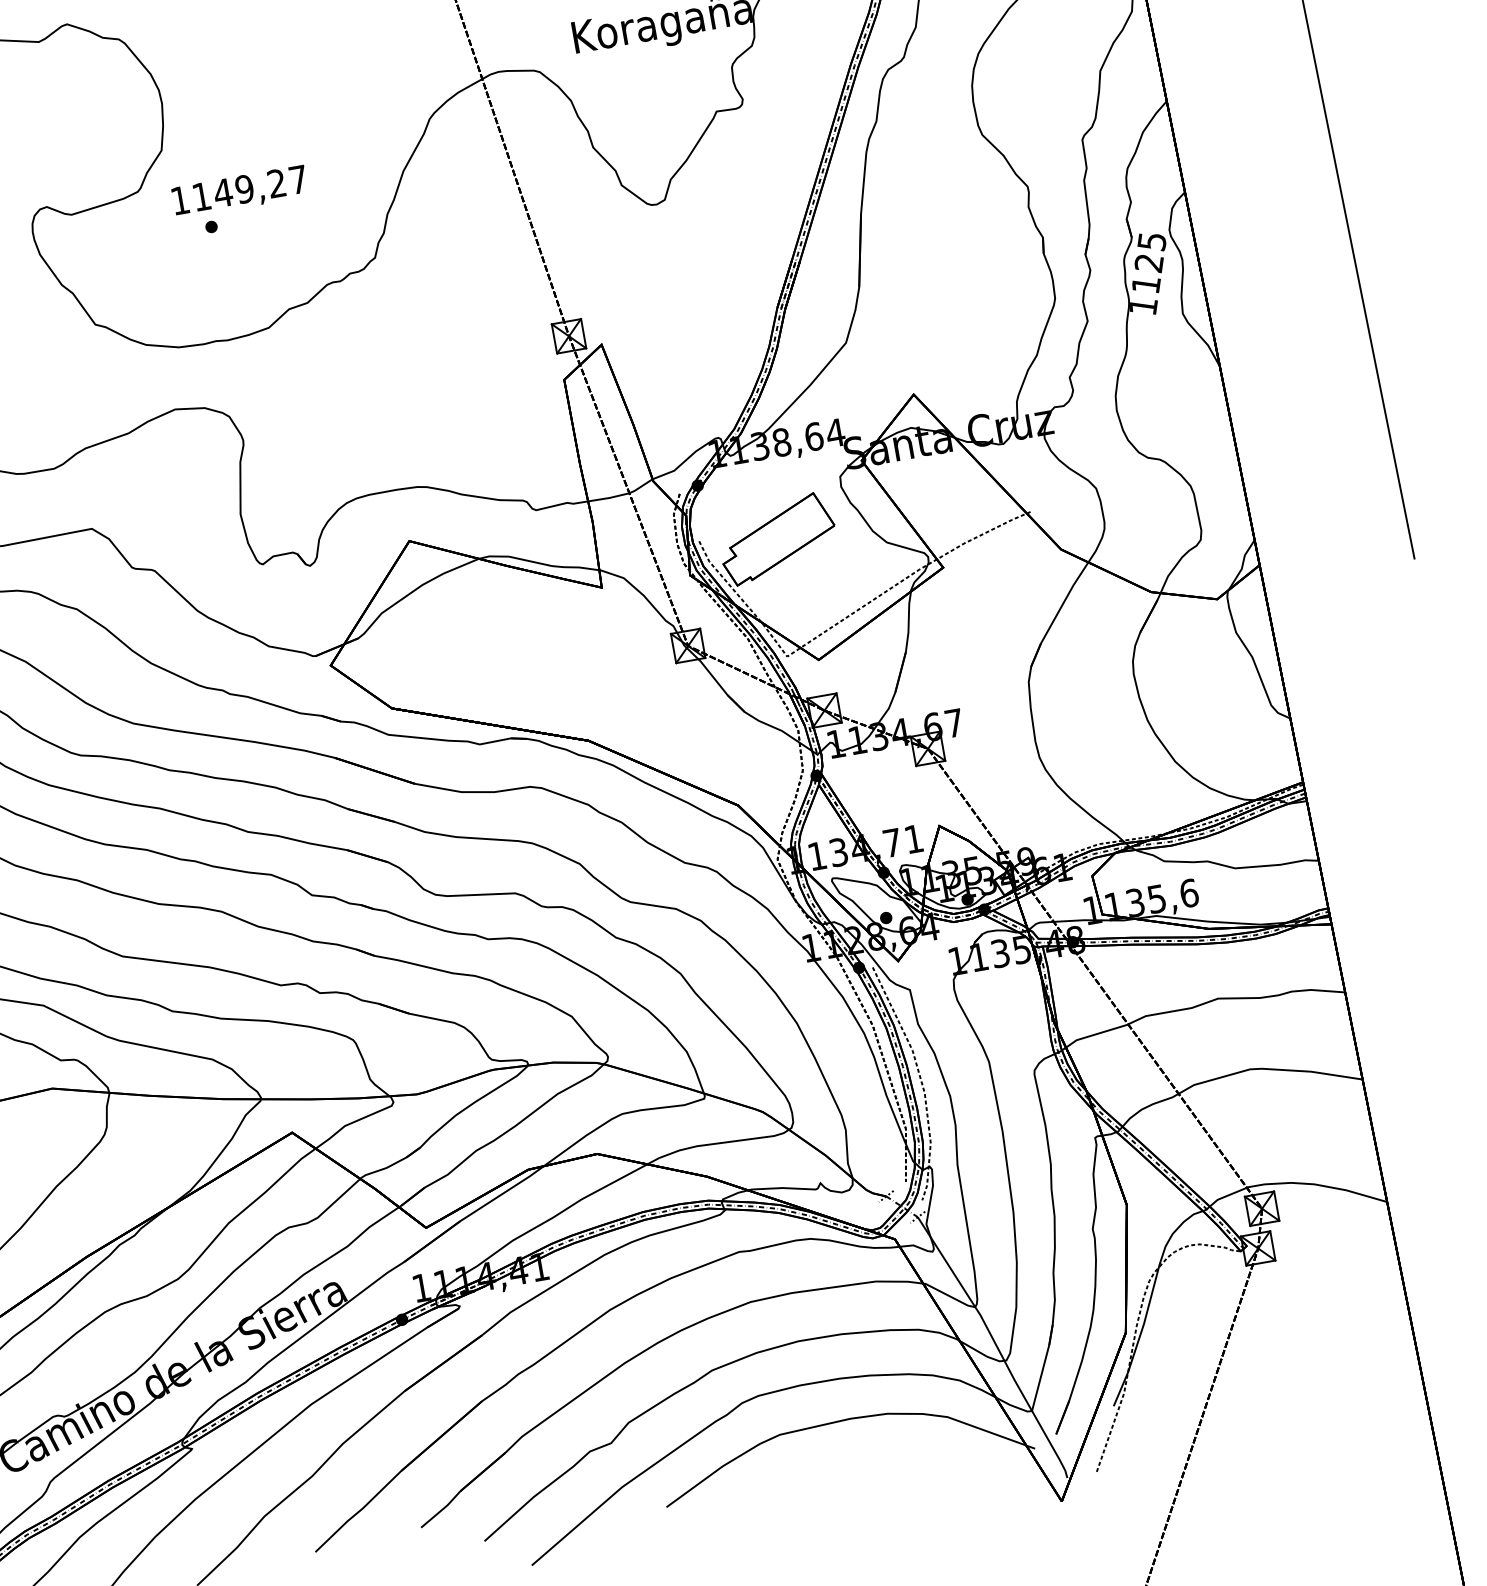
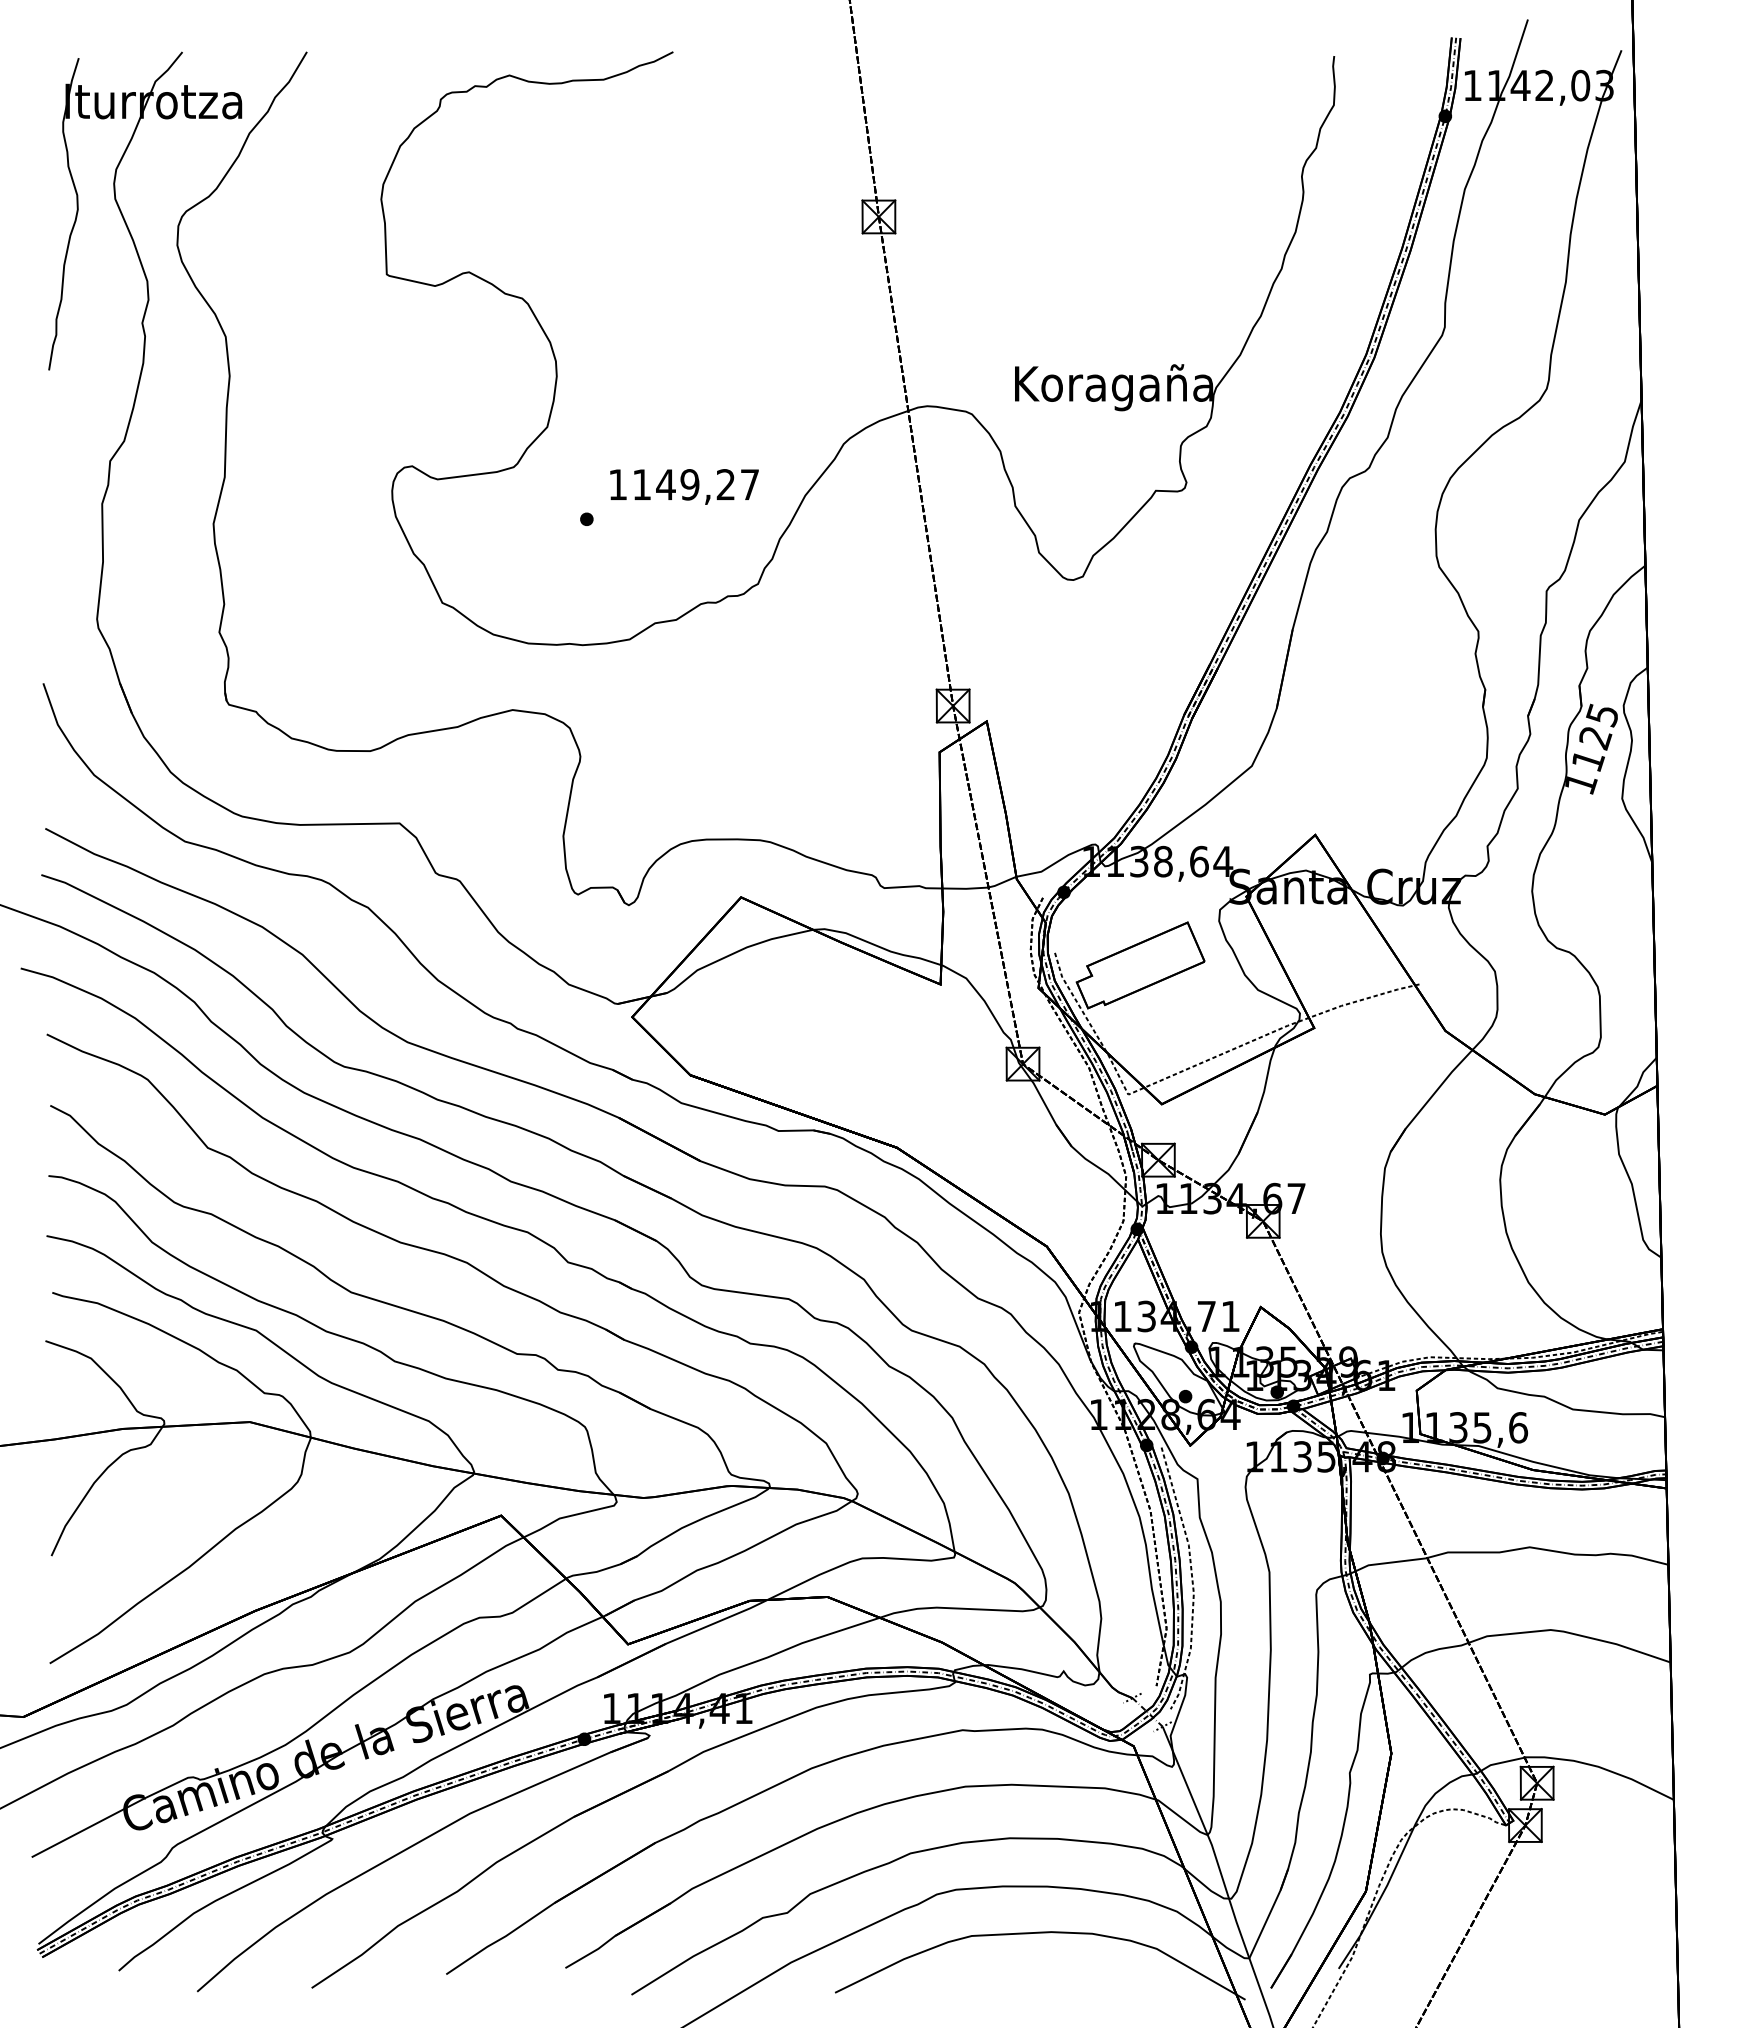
text: (240, 191) -> (684, 486), moved

